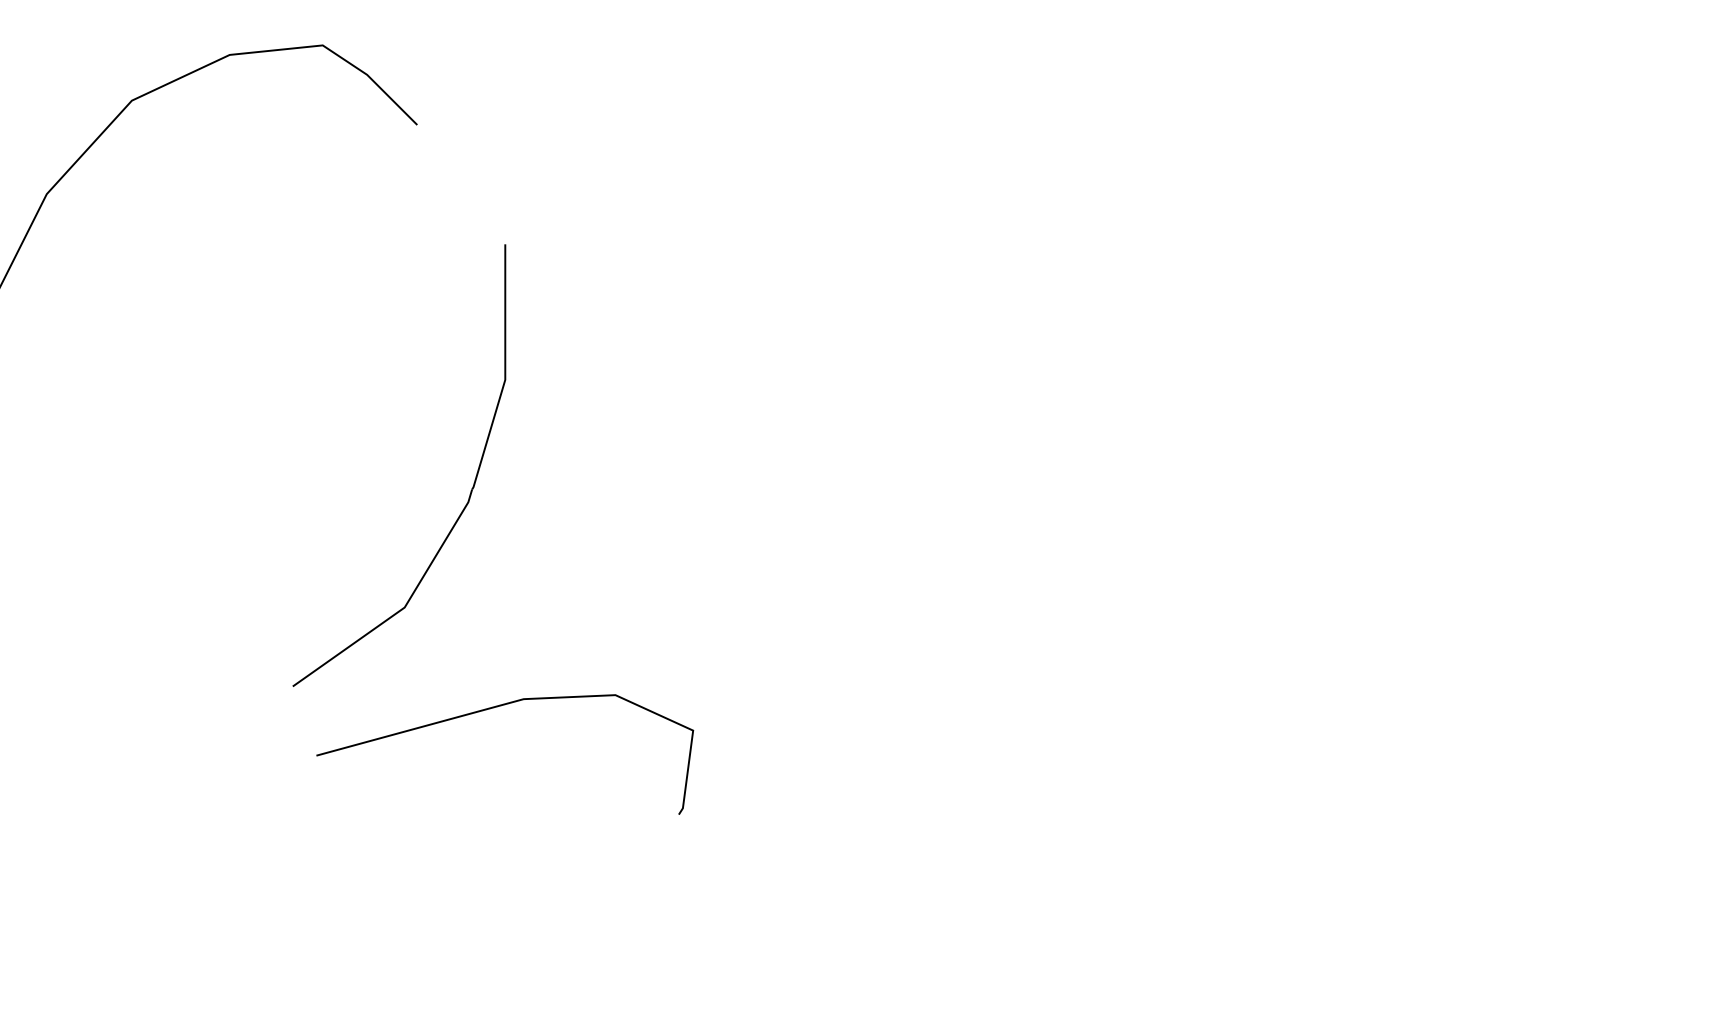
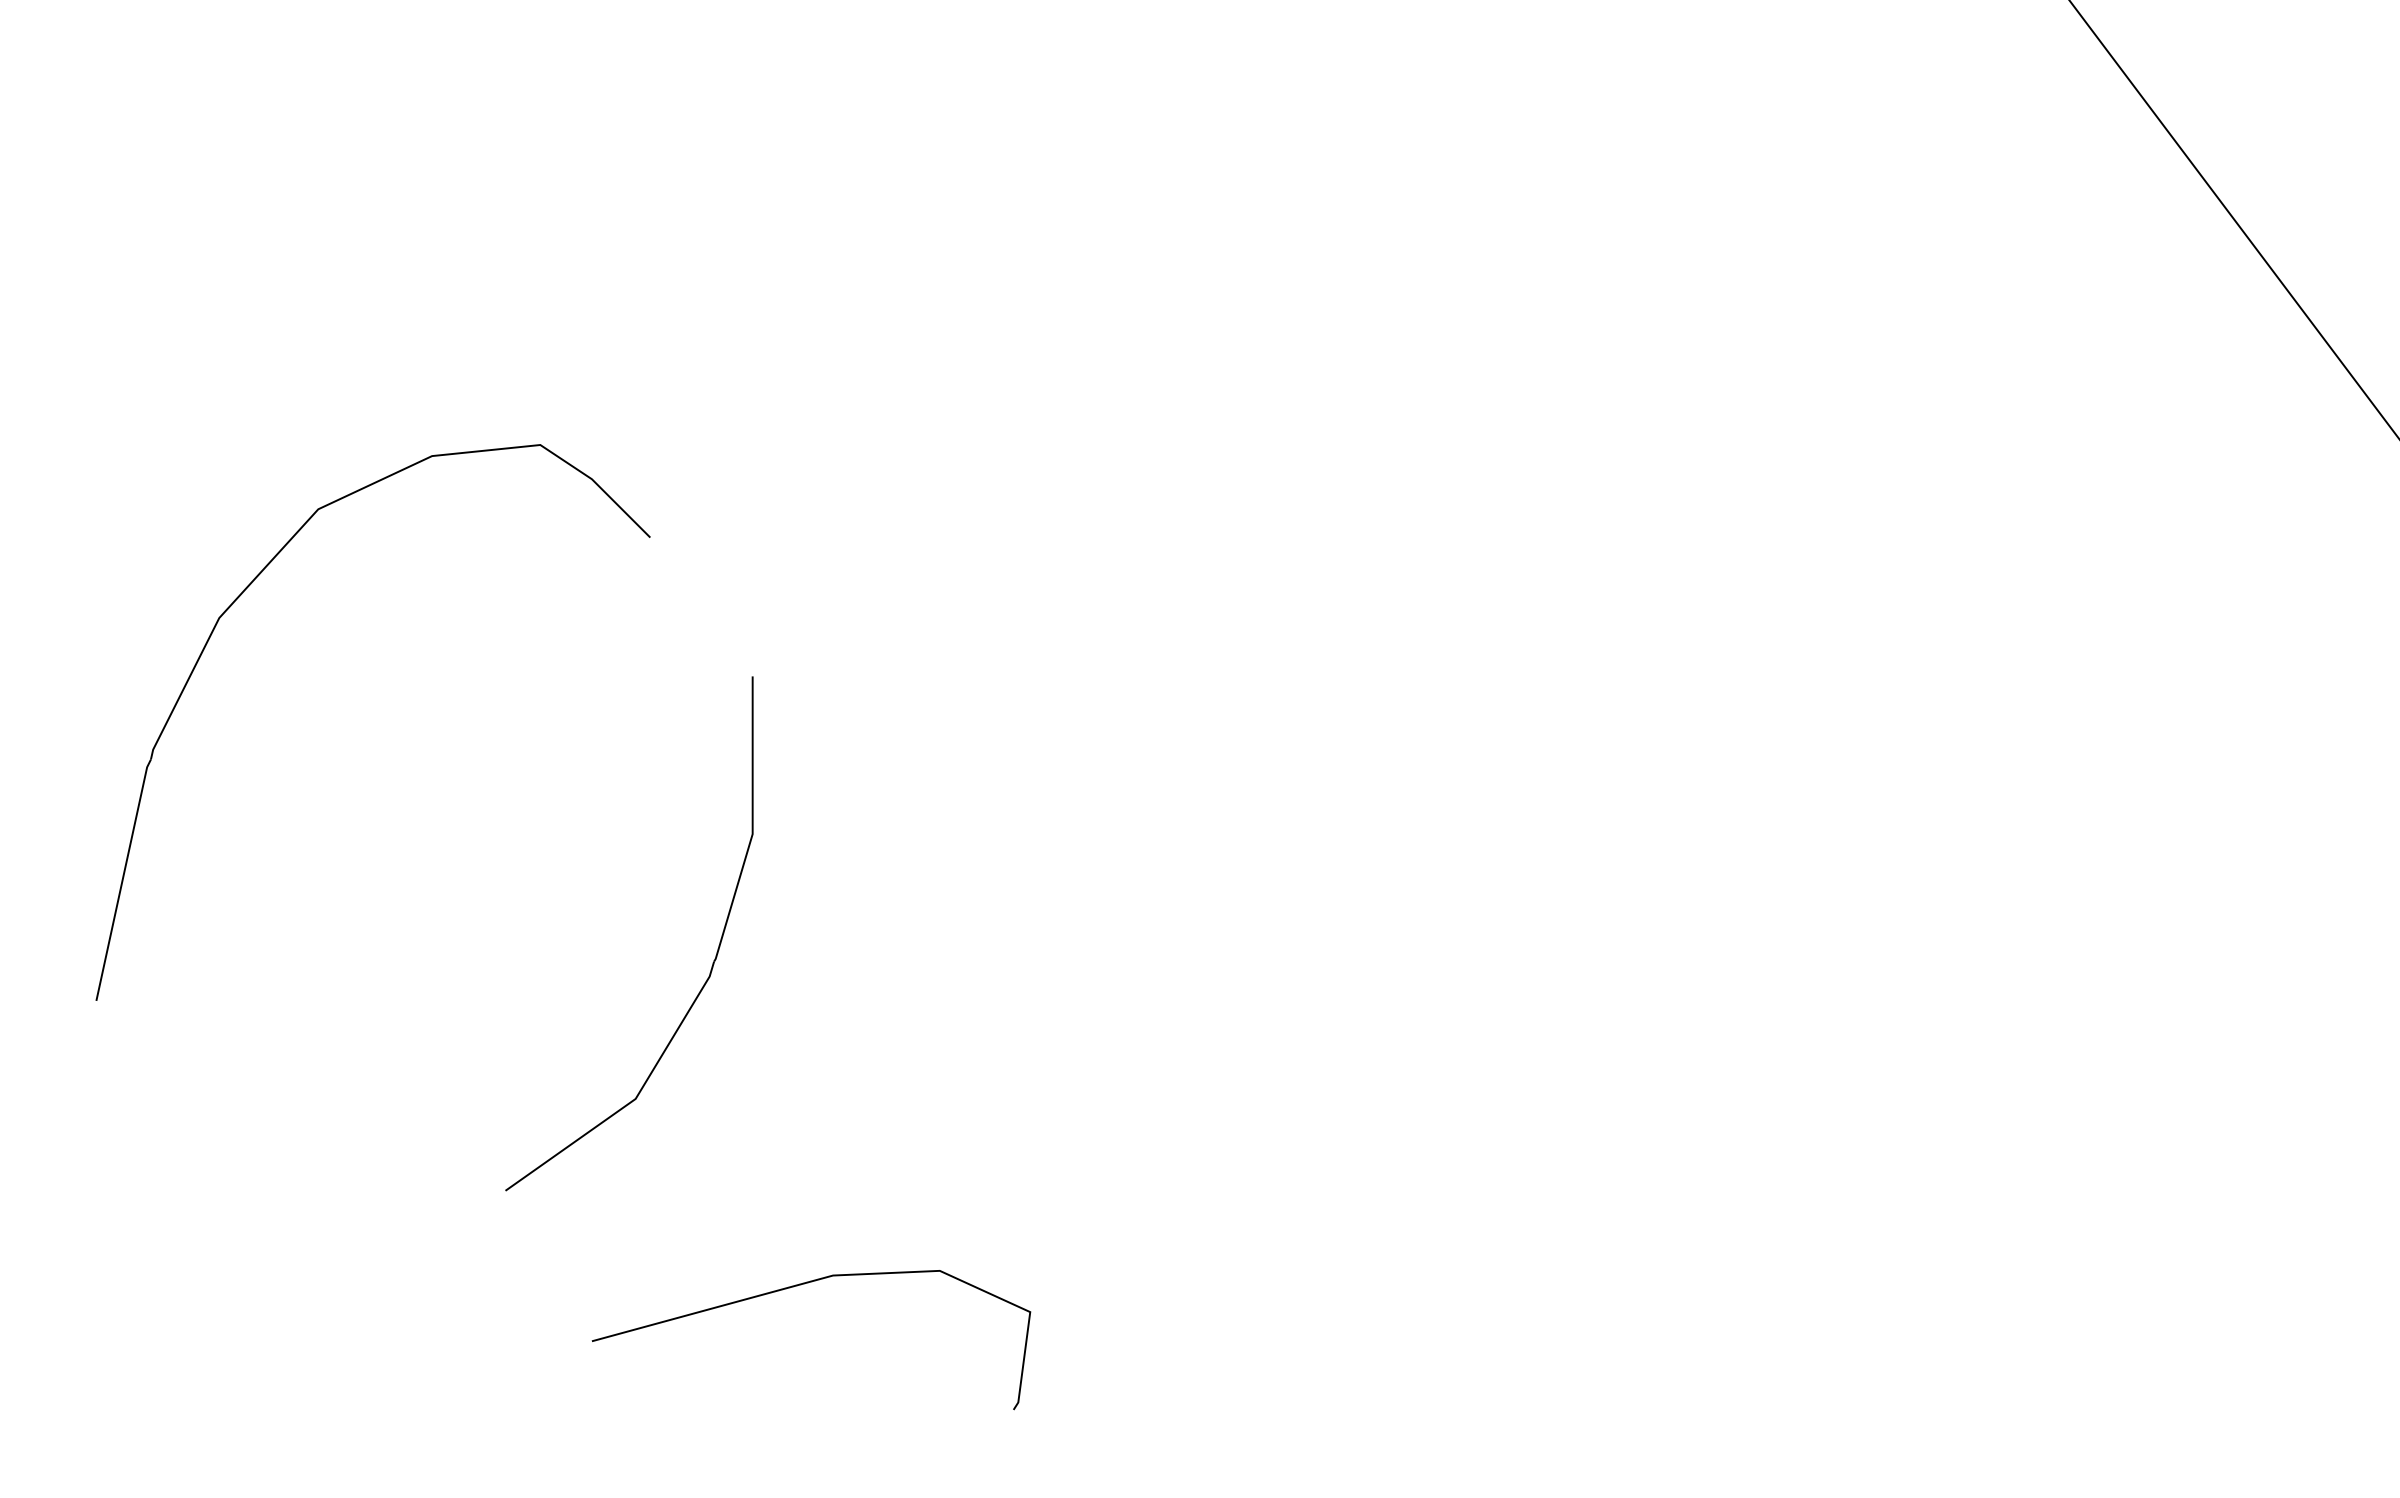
curve: (493, 708) -> (797, 1286), moved

